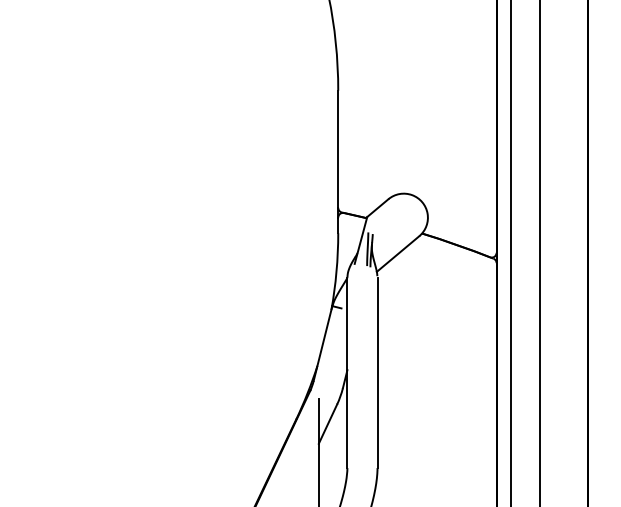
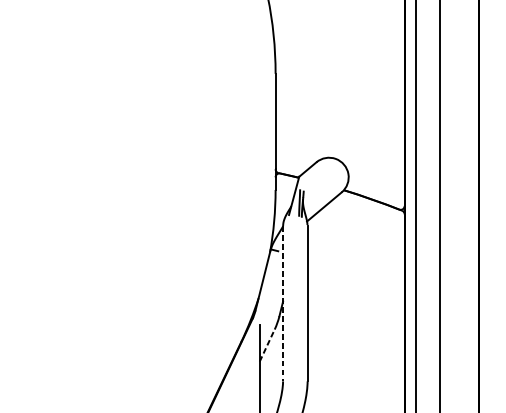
line: (347, 373) -> (283, 304), solid -> dashed
line: (327, 424) -> (266, 345), solid -> dashed

